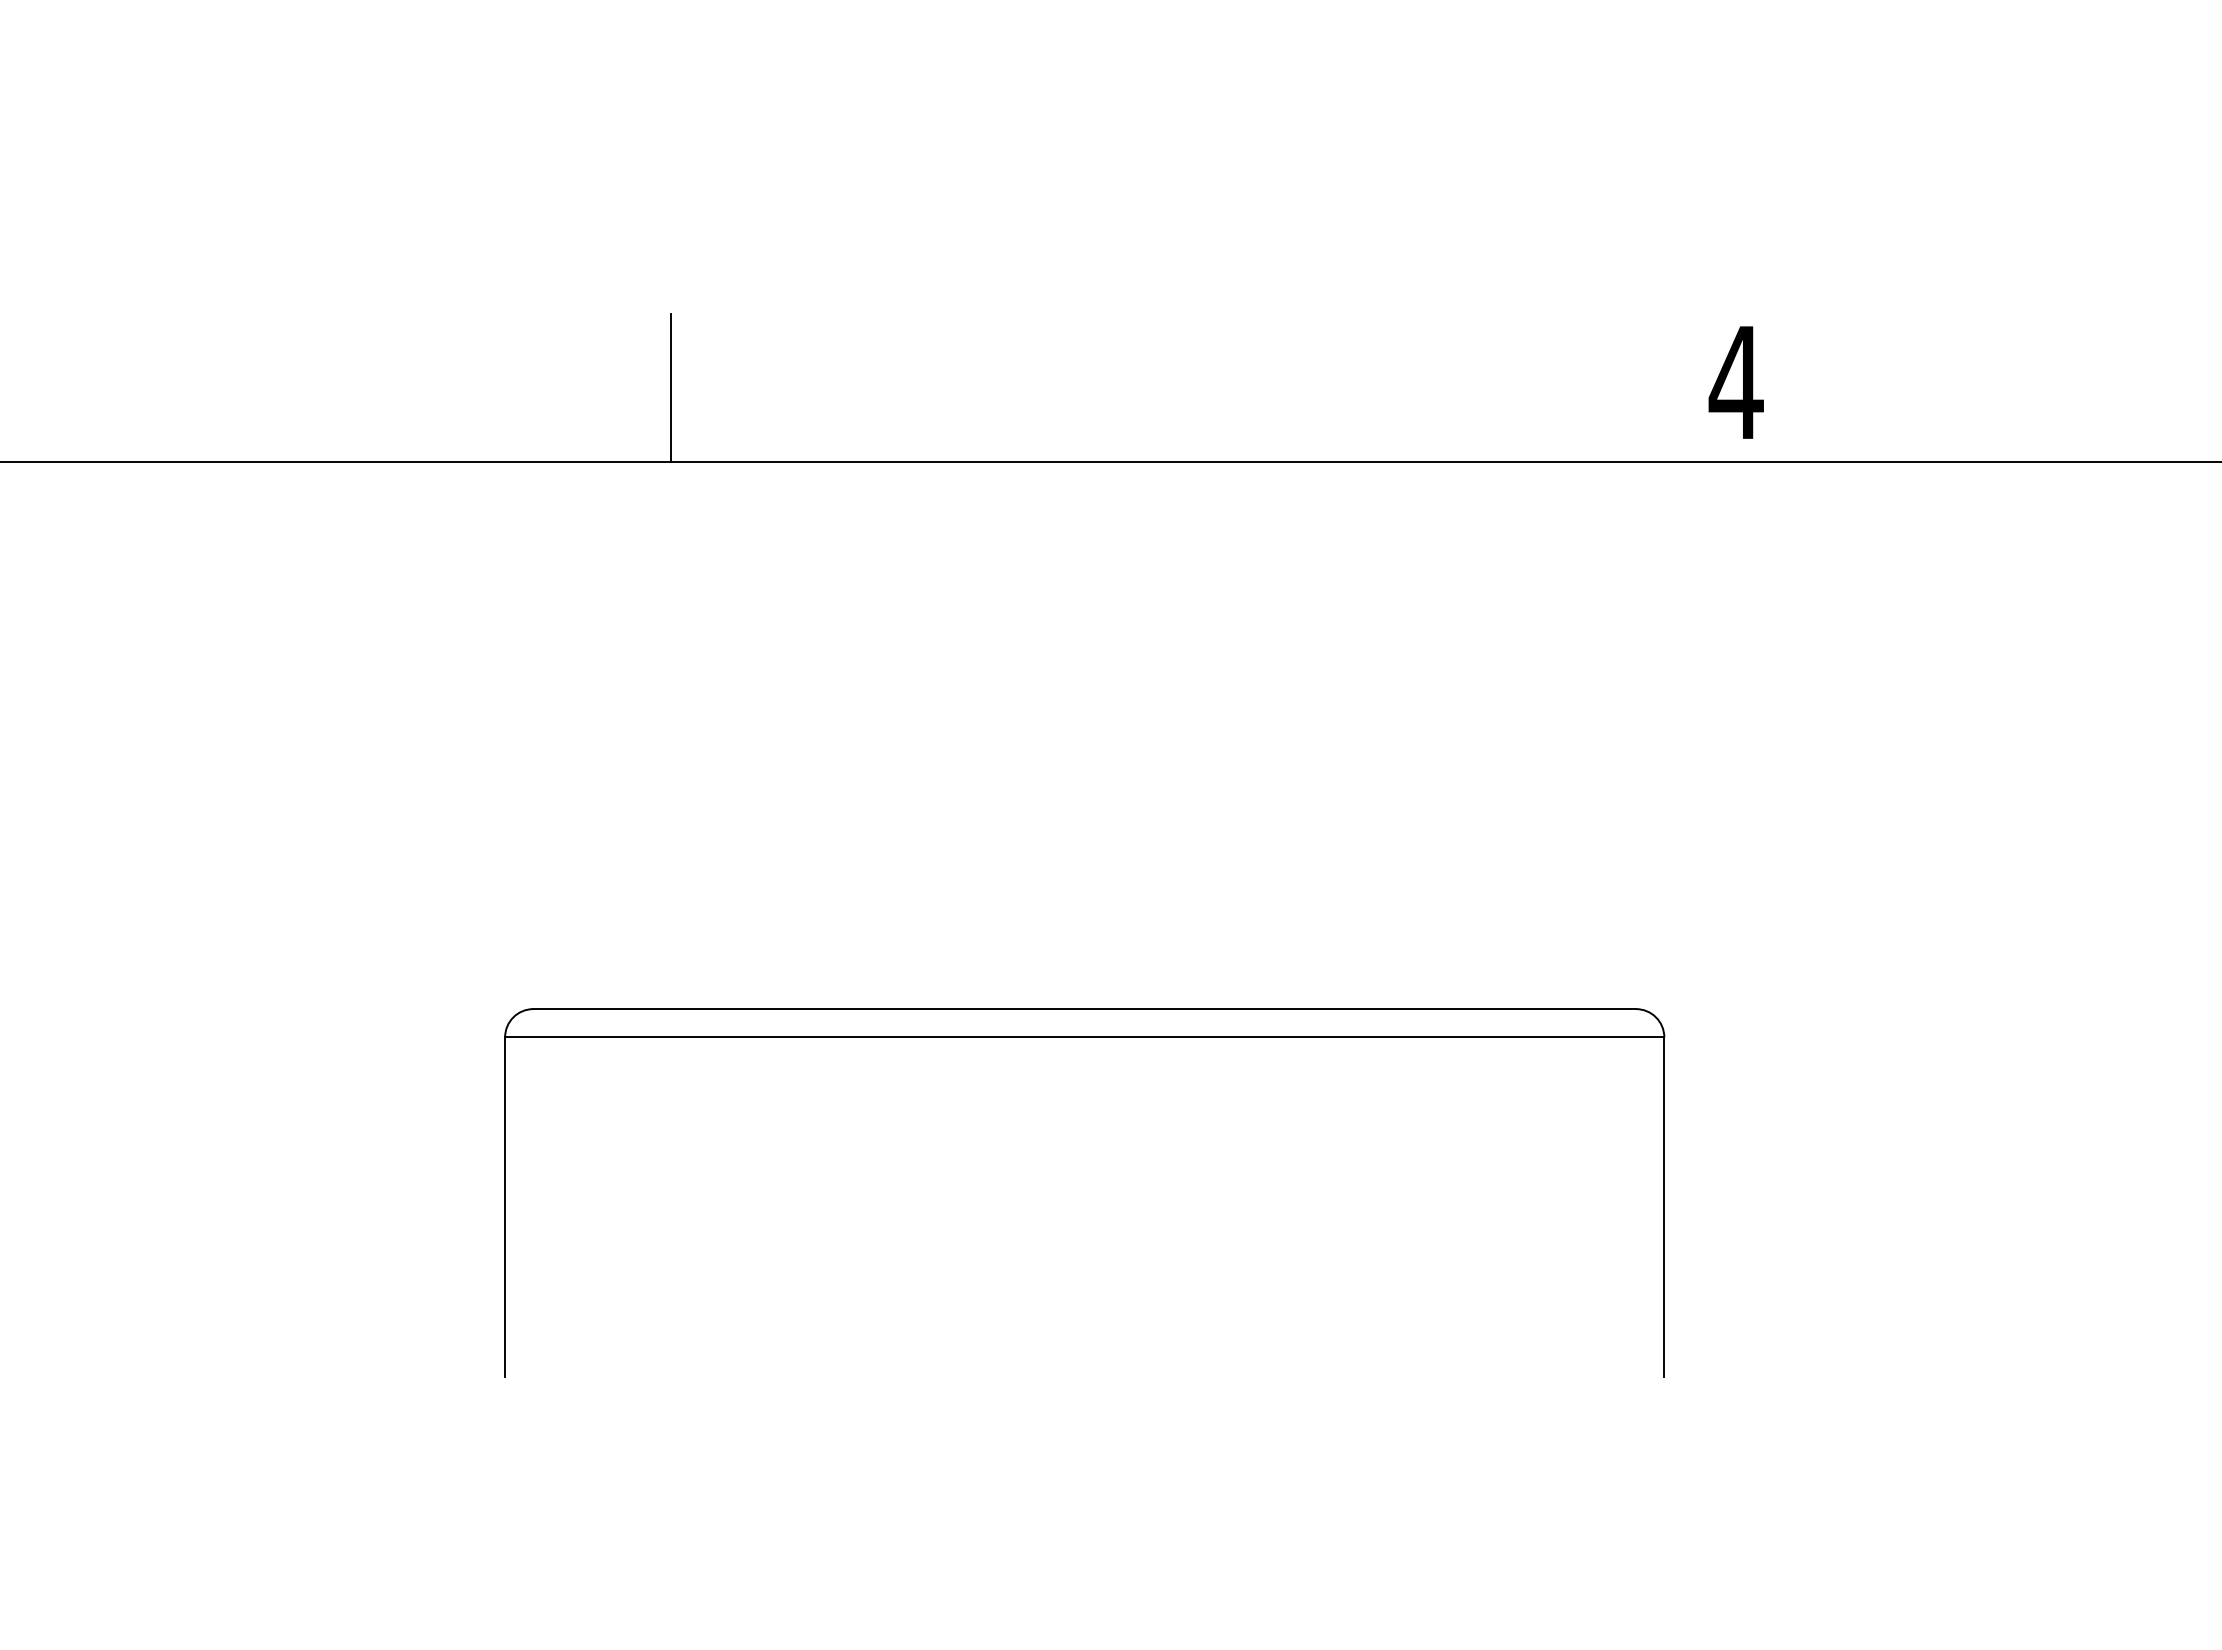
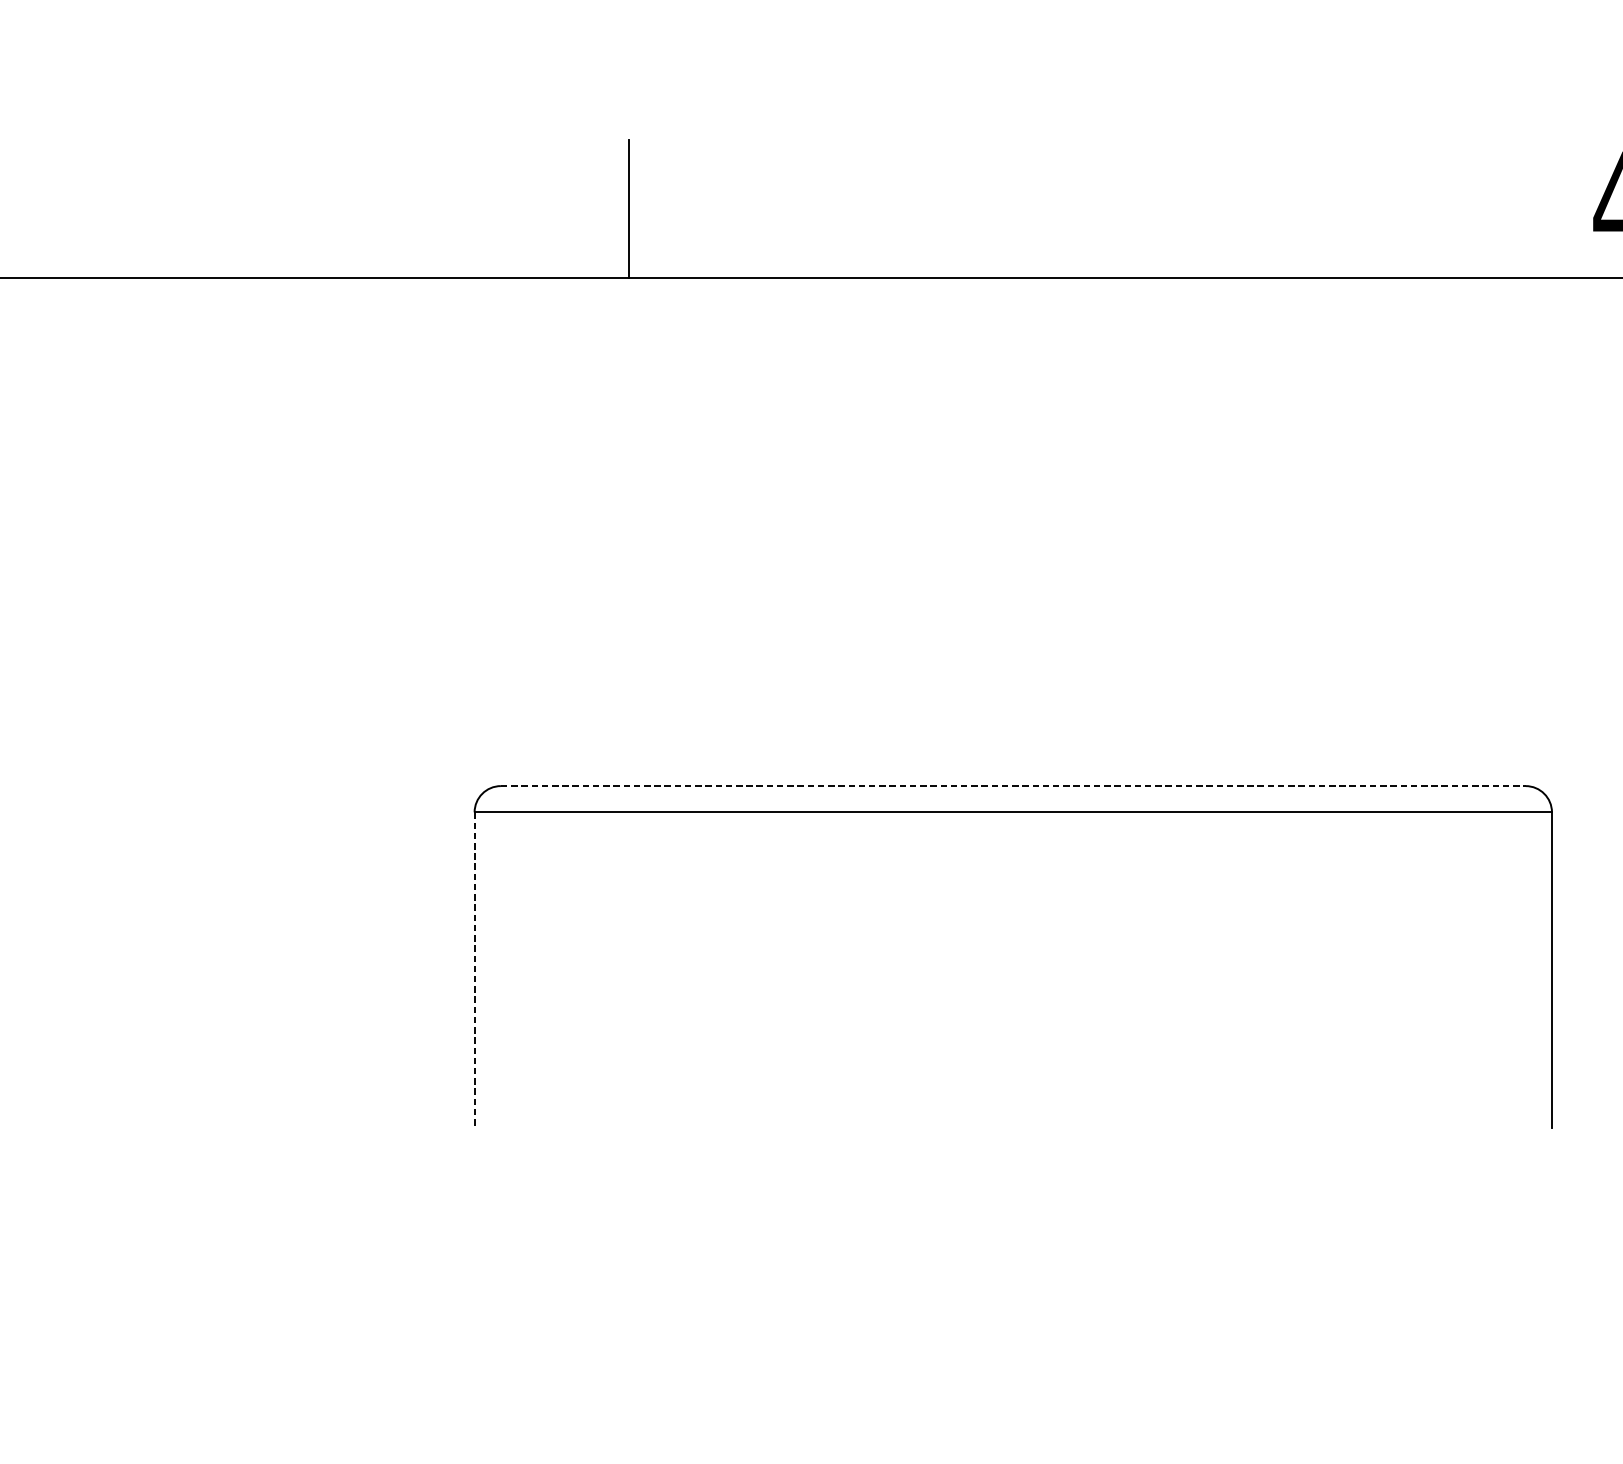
line: (1085, 1009) -> (1014, 786), solid -> dashed
line: (505, 1207) -> (474, 970), solid -> dashed

